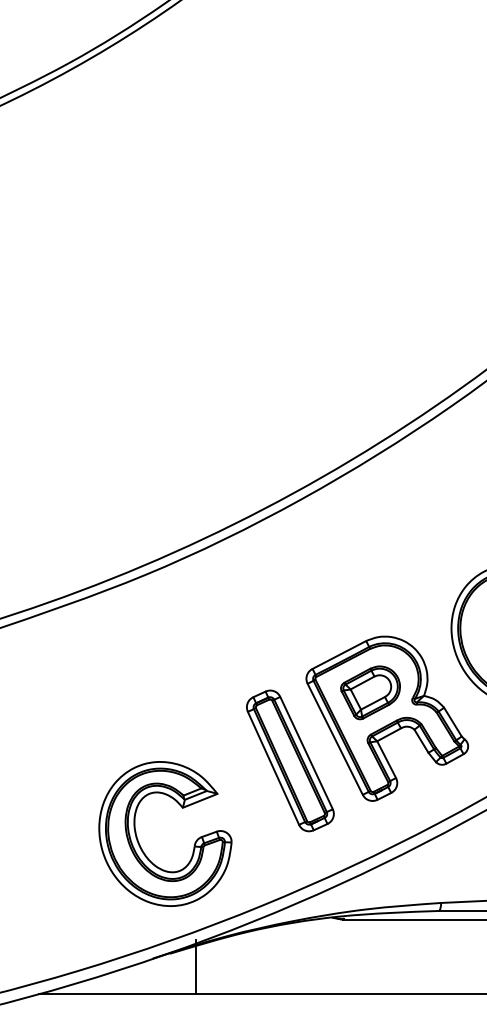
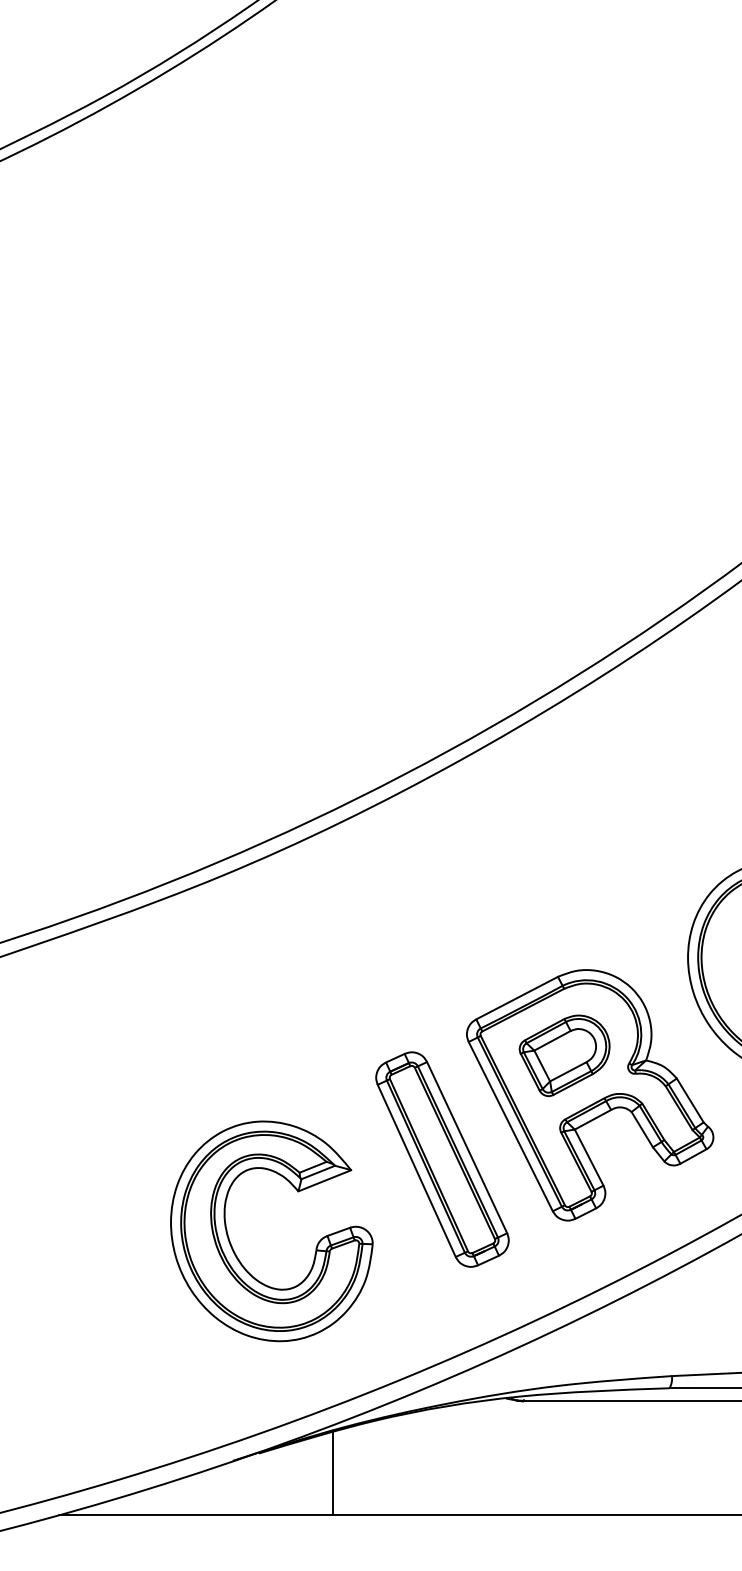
part: (141, 846) -> (235, 1250), moved
line: (195, 966) -> (332, 1472), moved

